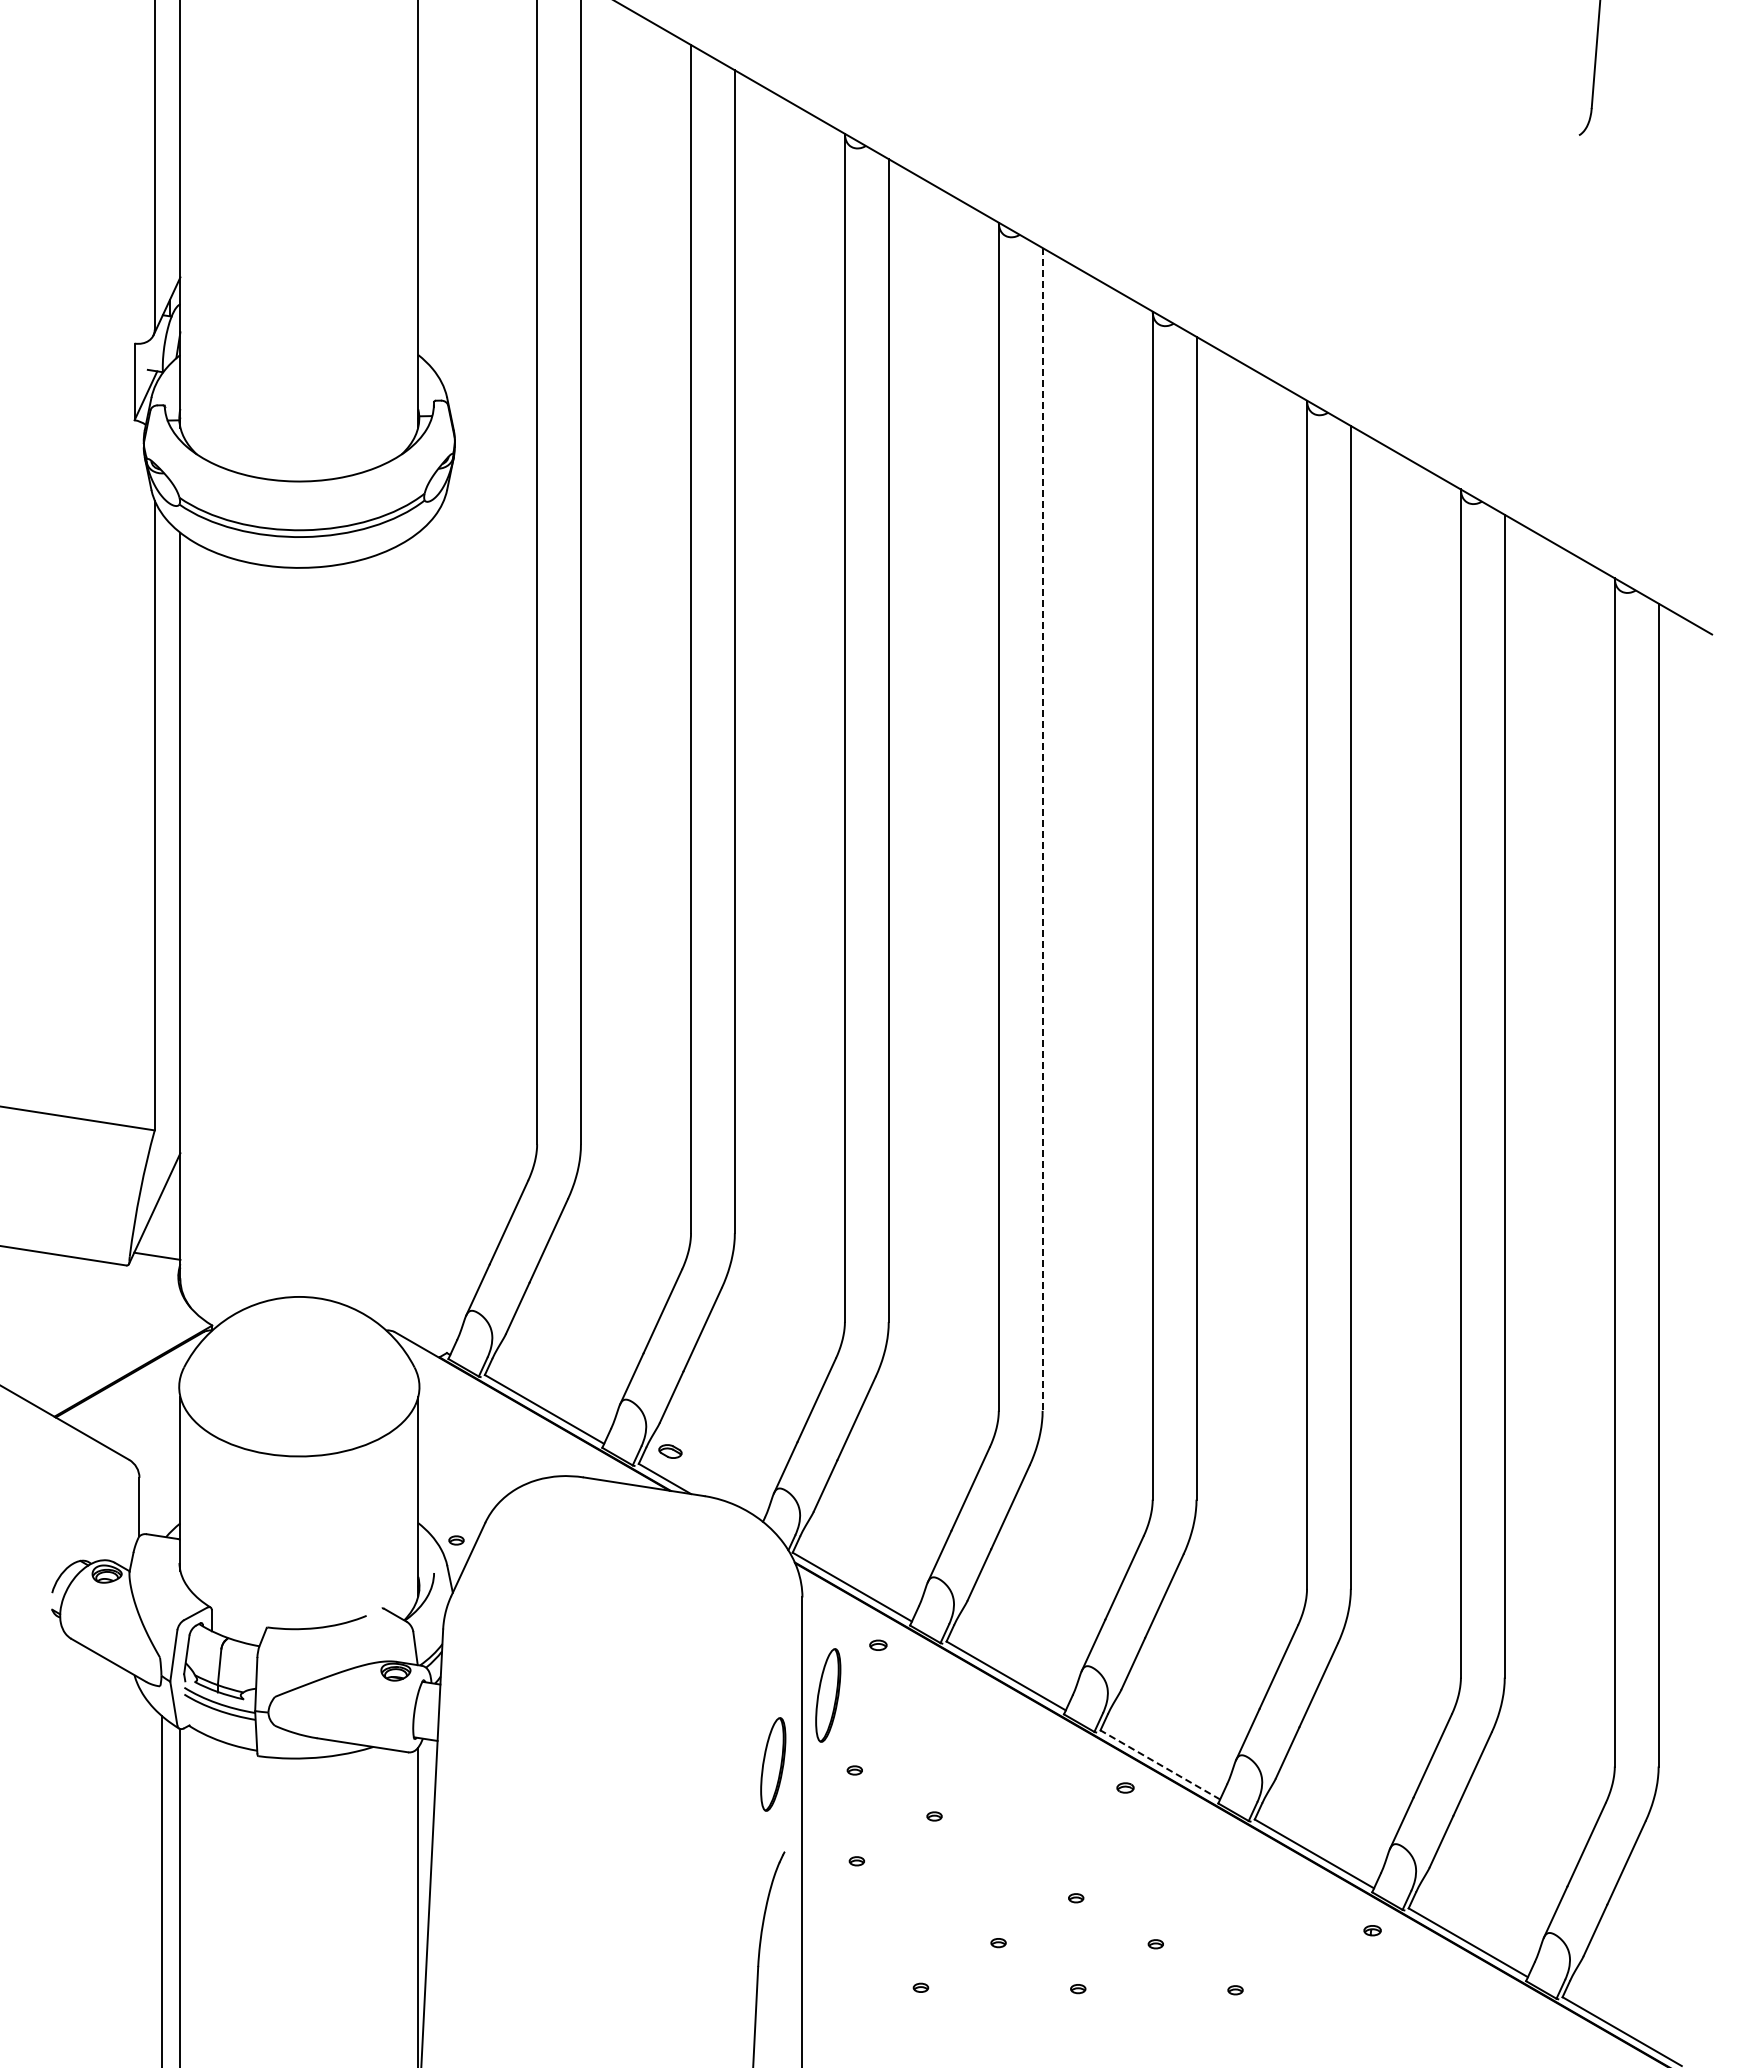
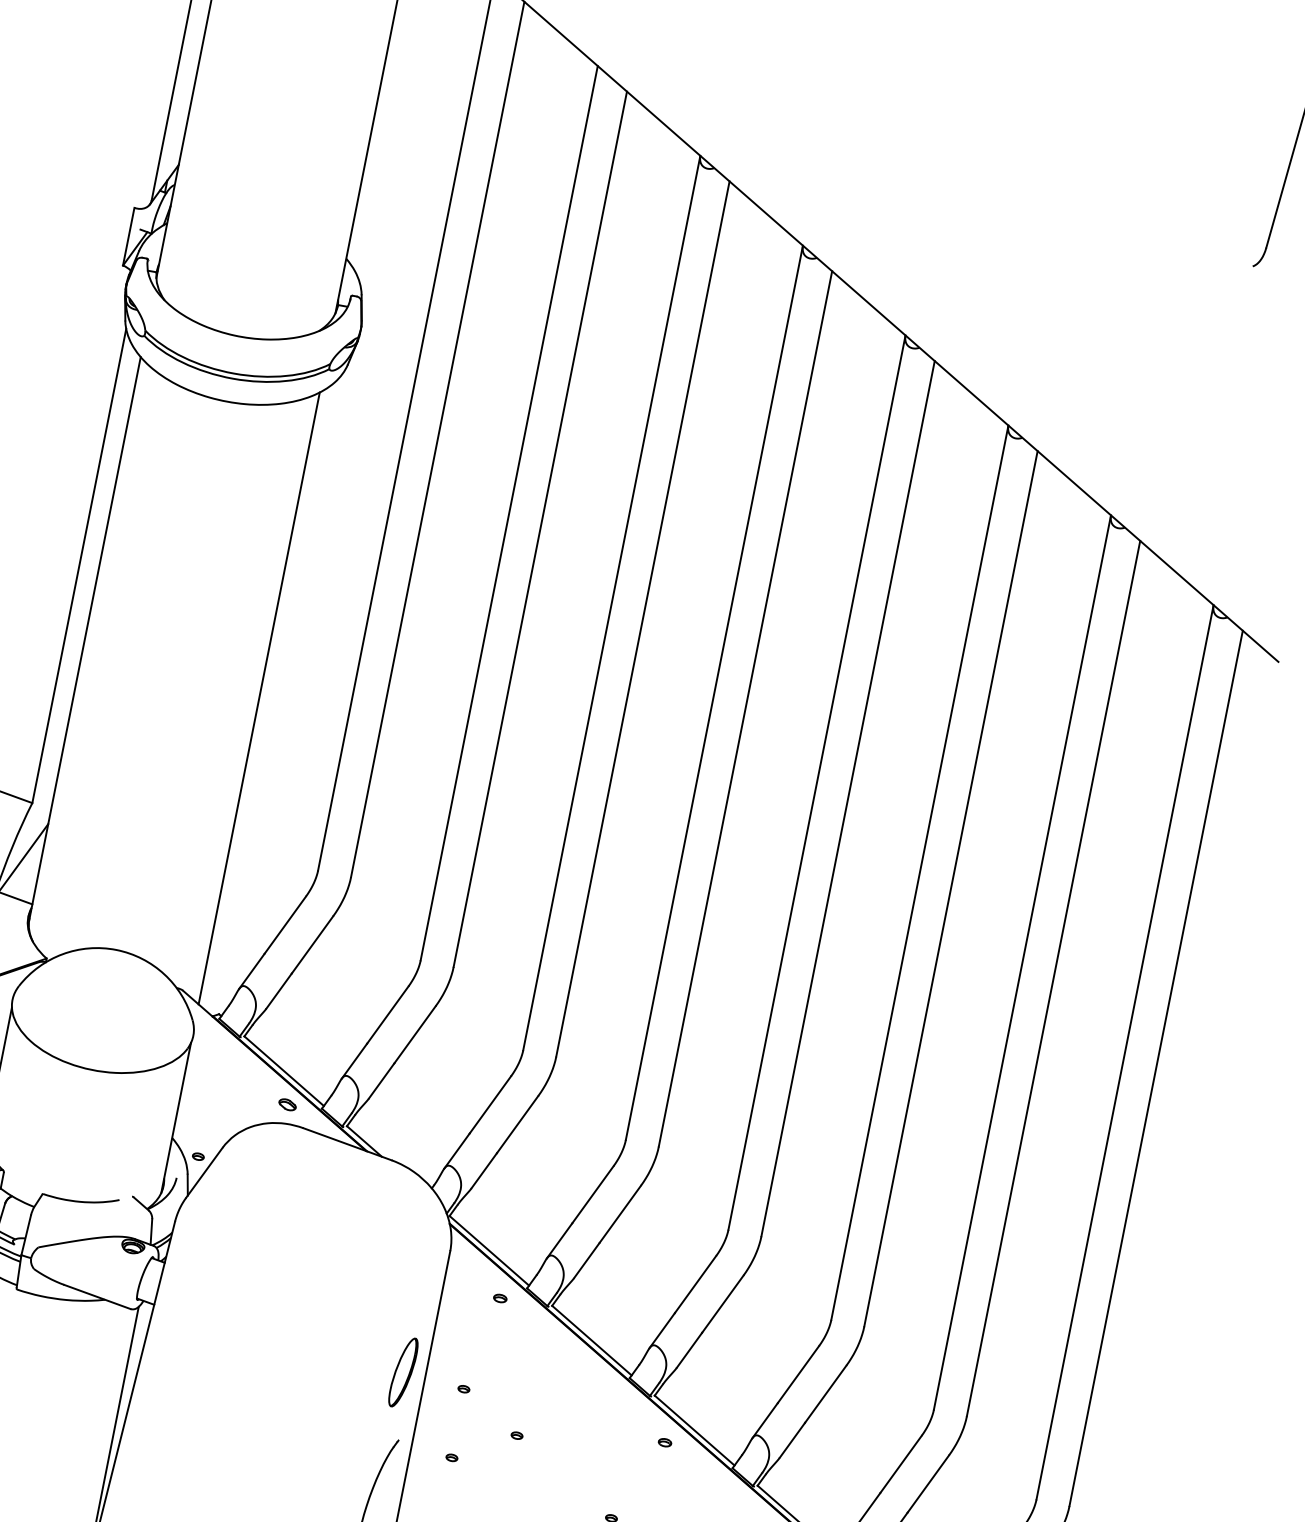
line: (1042, 829) -> (745, 708), dashed -> solid
line: (418, 938) -> (259, 697), added
part: (670, 1451) -> (287, 1104), moved
part: (828, 1695) -> (455, 1328), removed
line: (1159, 1764) -> (694, 1430), dashed -> solid

